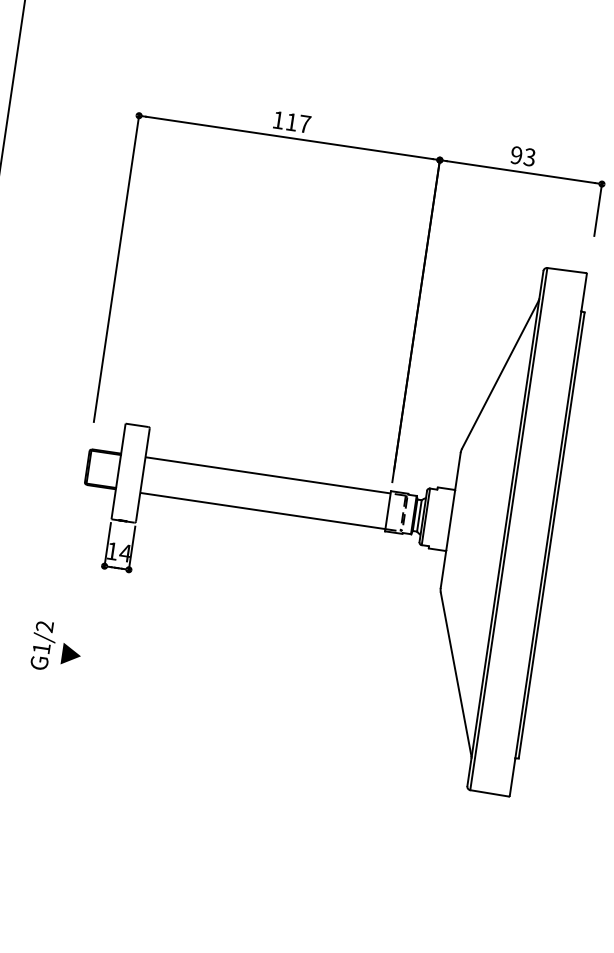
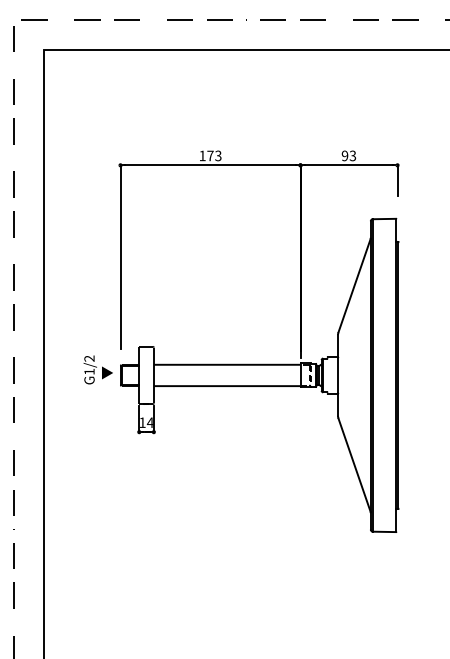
text: (298, 122) -> (214, 155), 117 -> 173
text: (55, 646) -> (97, 369), moved

